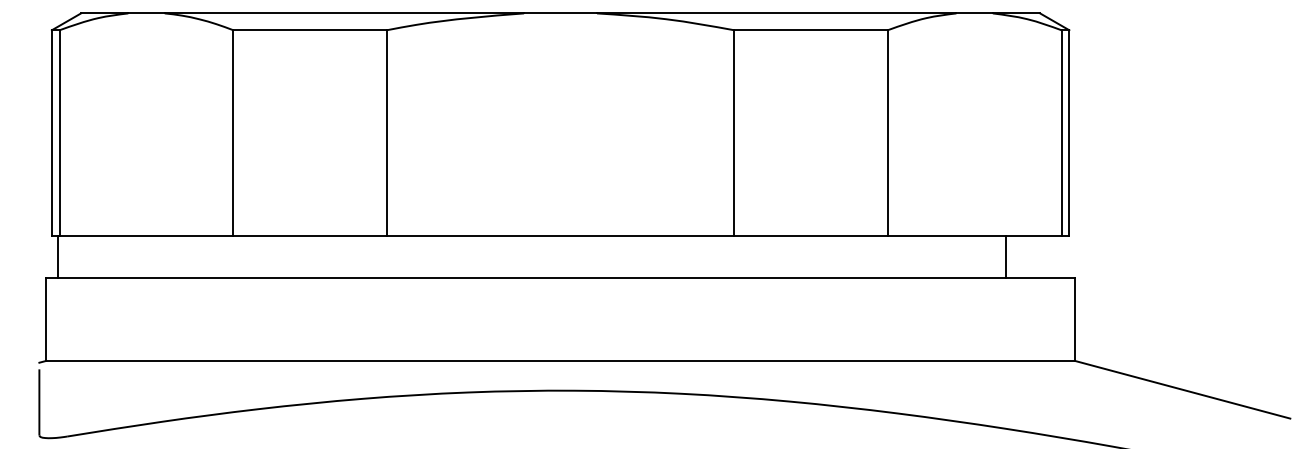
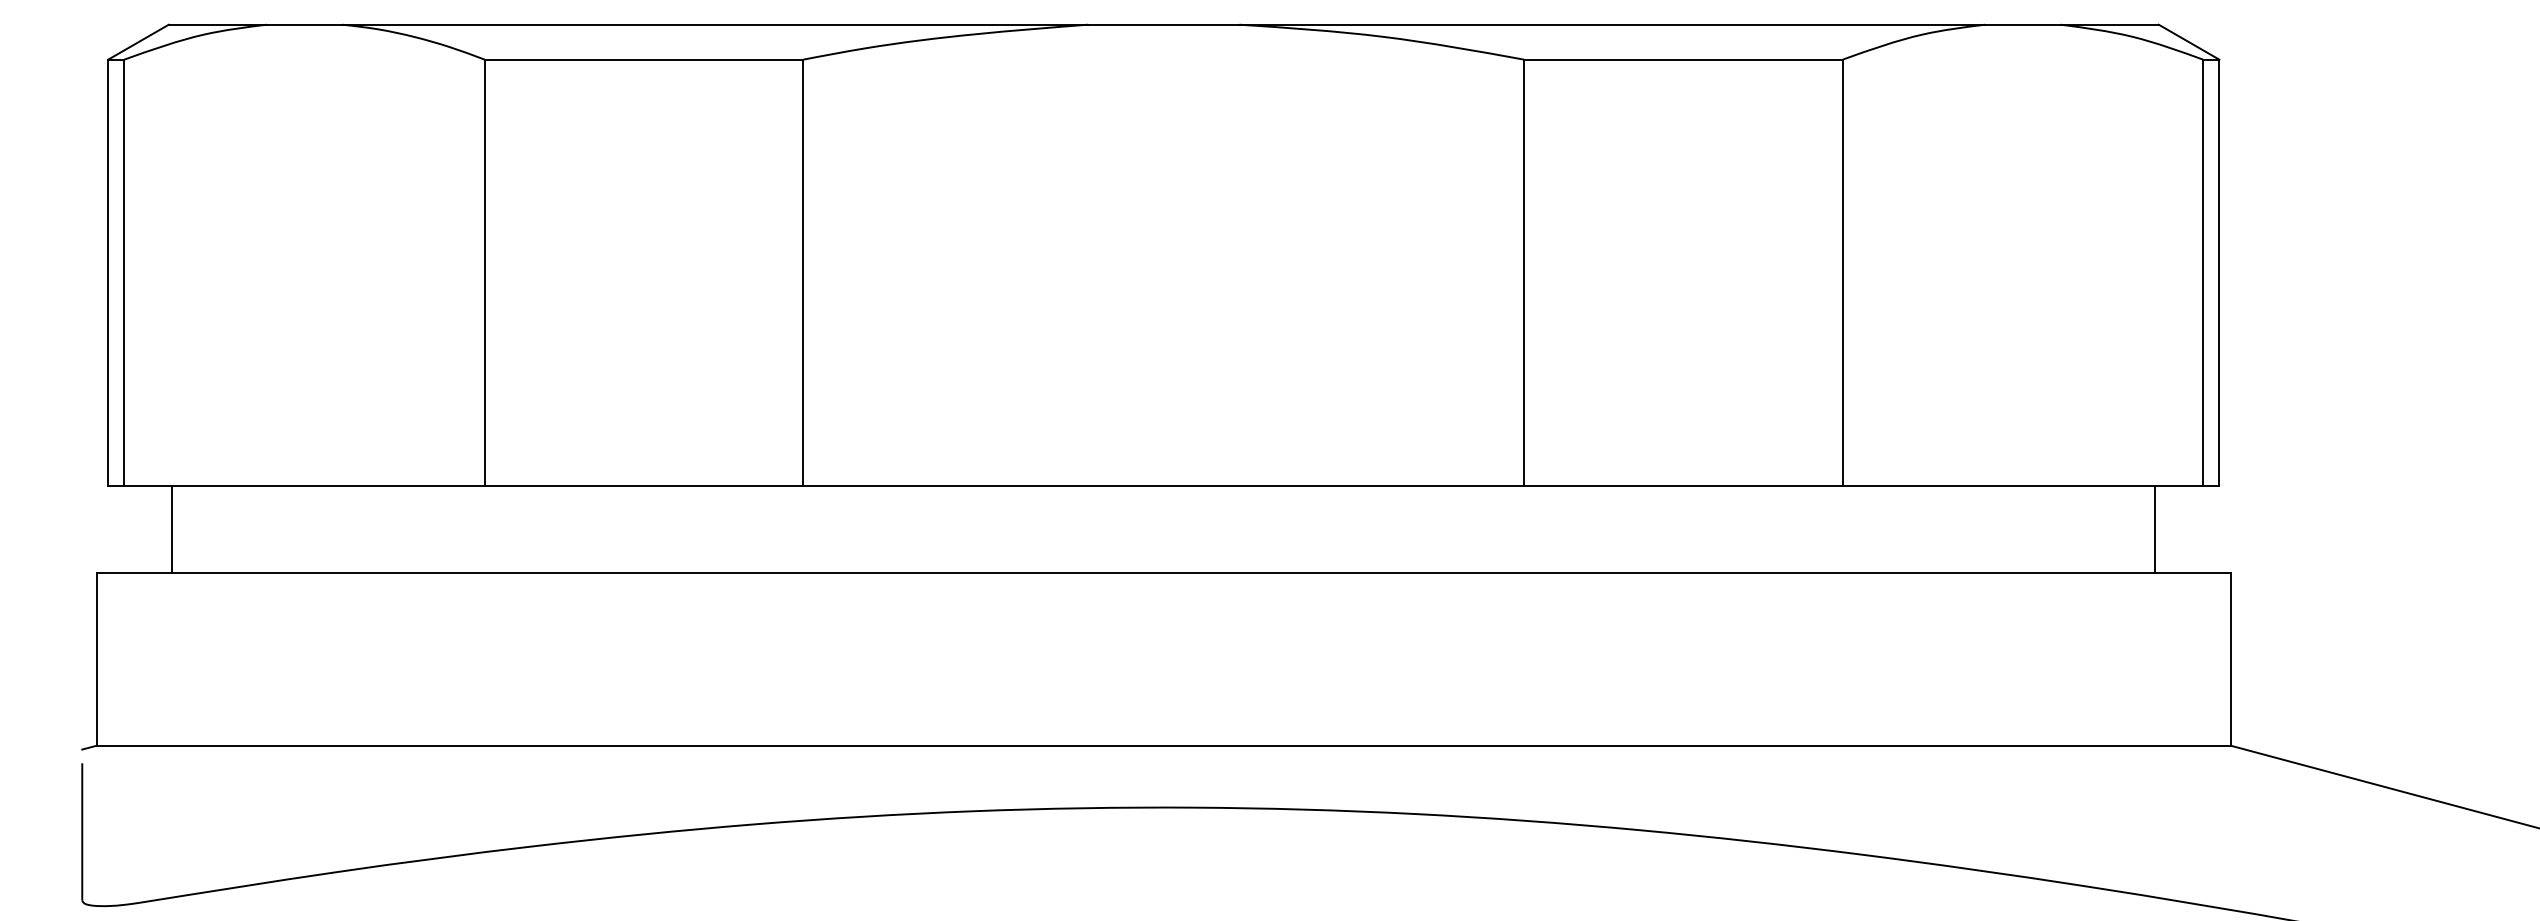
line: (57, 256) -> (171, 529), moved
line: (1006, 256) -> (2155, 529), moved

